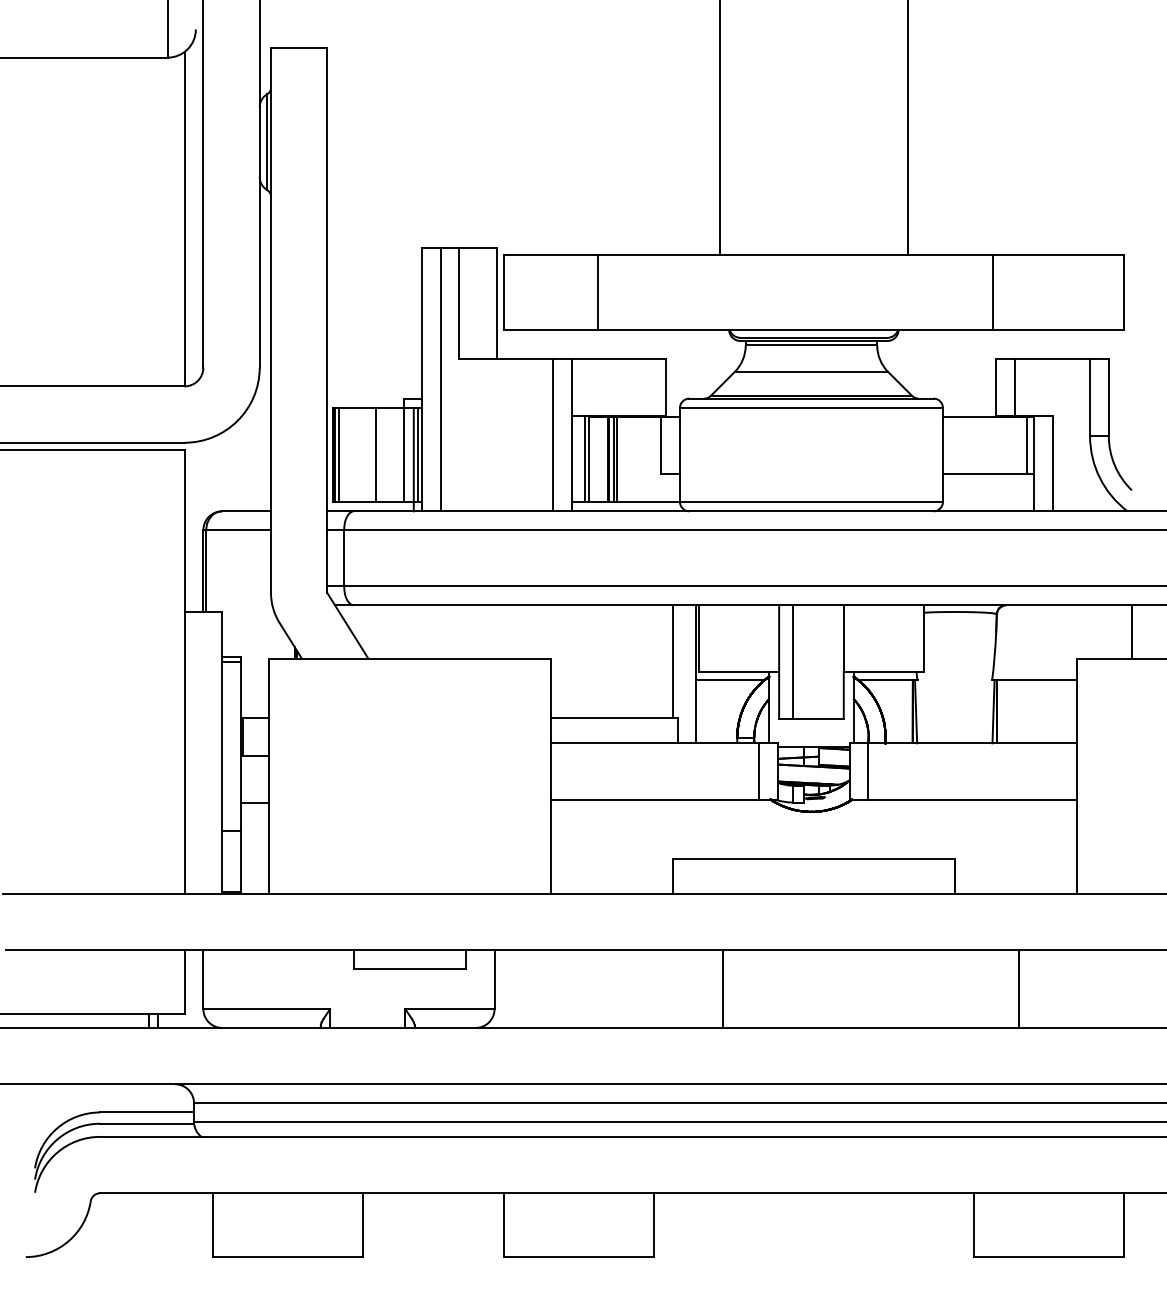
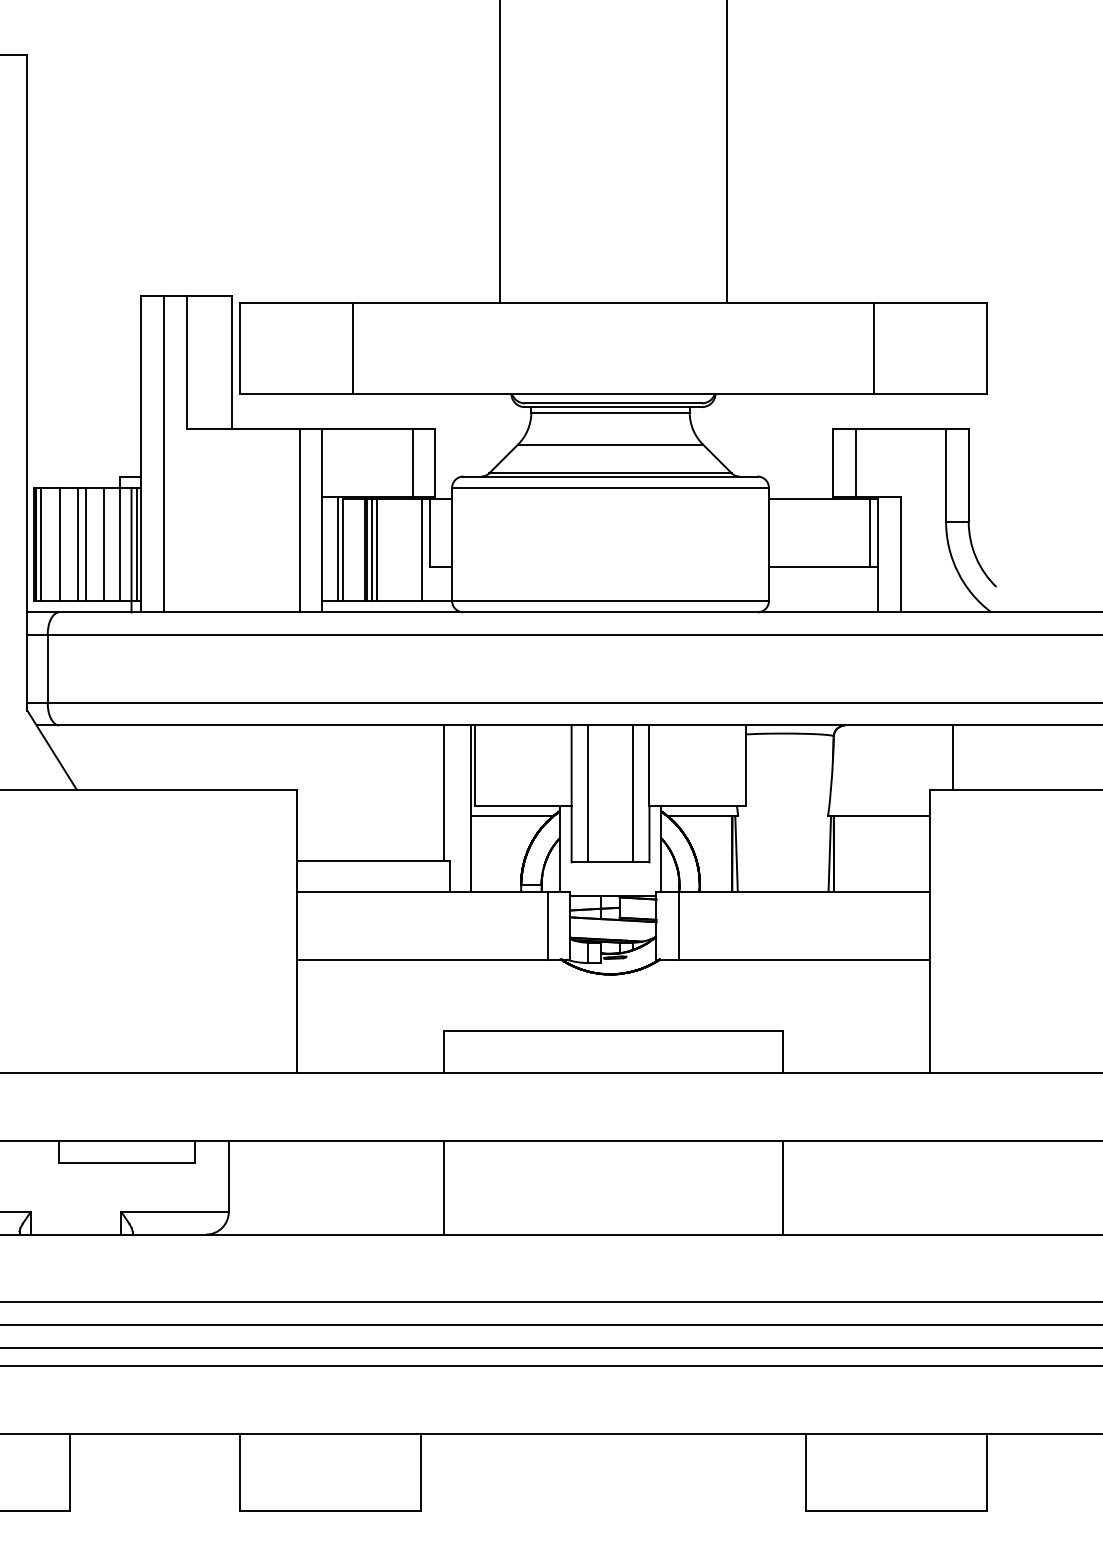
line: (992, 292) -> (873, 348), moved
line: (647, 387) -> (413, 463), added
line: (354, 454) -> (60, 543), added
line: (369, 454) -> (78, 543), added
line: (390, 454) -> (103, 543), added
line: (654, 459) -> (421, 549), added
line: (1131, 631) -> (952, 757), moved
line: (829, 661) -> (632, 793), added
line: (723, 988) -> (444, 1187), moved
line: (1018, 988) -> (782, 1187), moved

